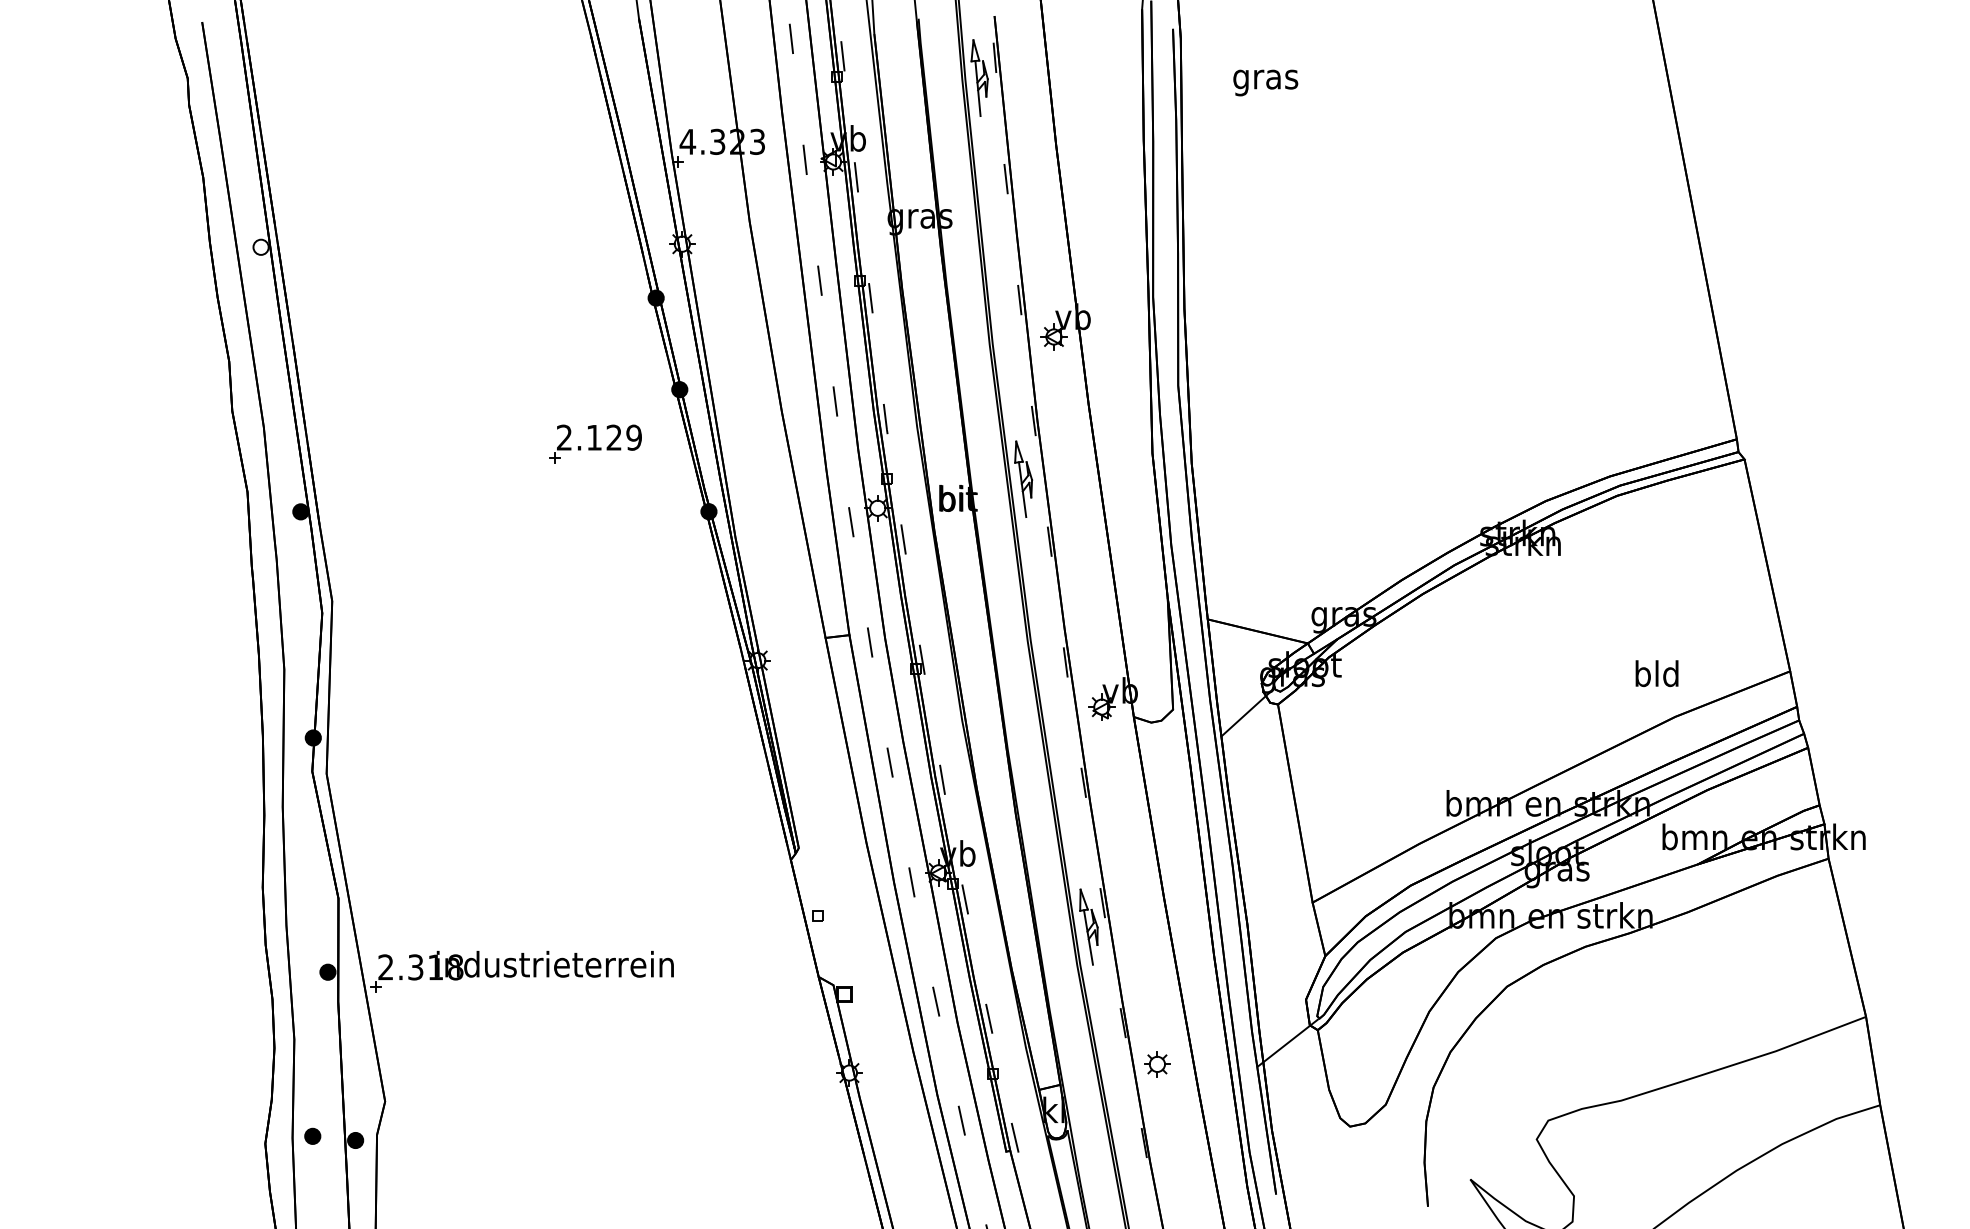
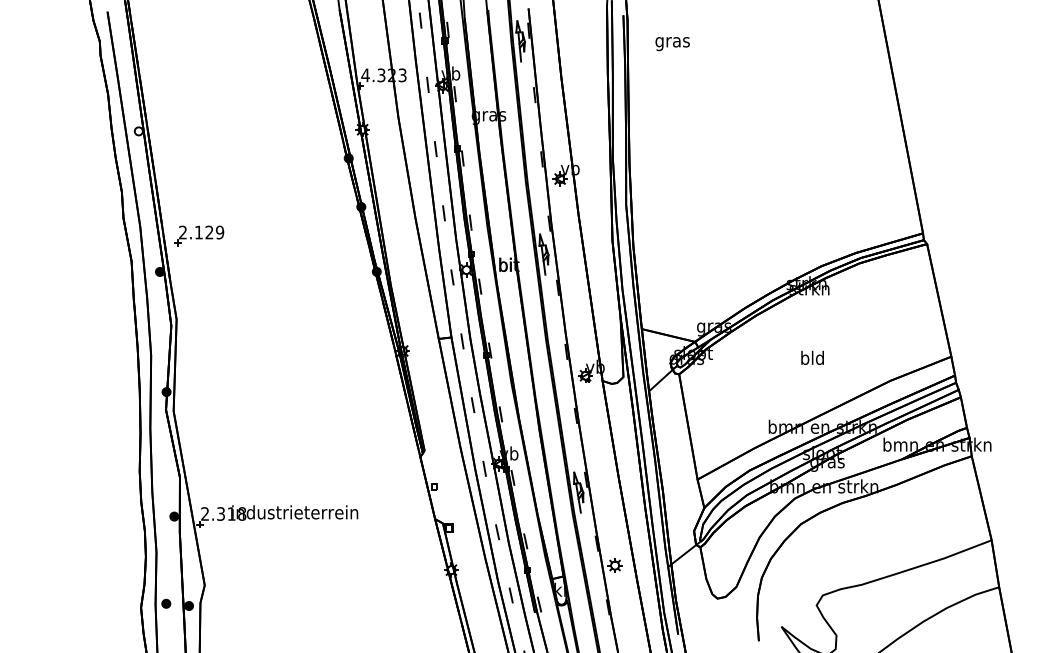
part: (595, 443) -> (199, 235), moved
text: (1656, 672) -> (812, 357), moved

